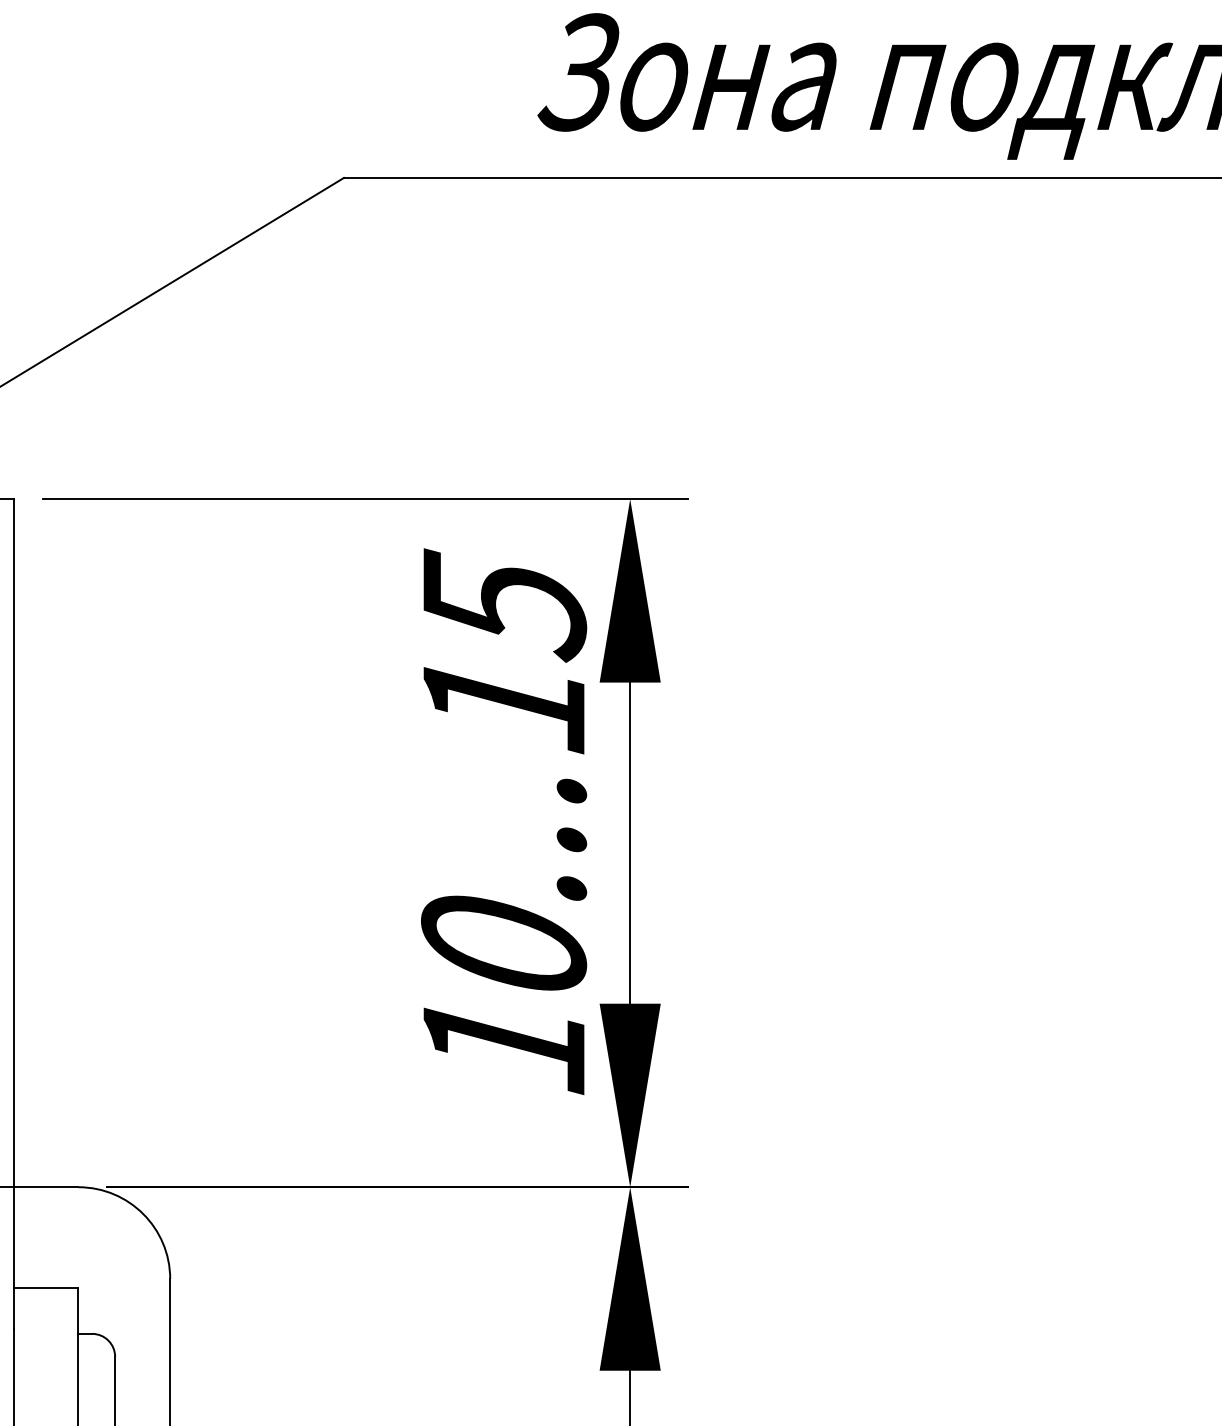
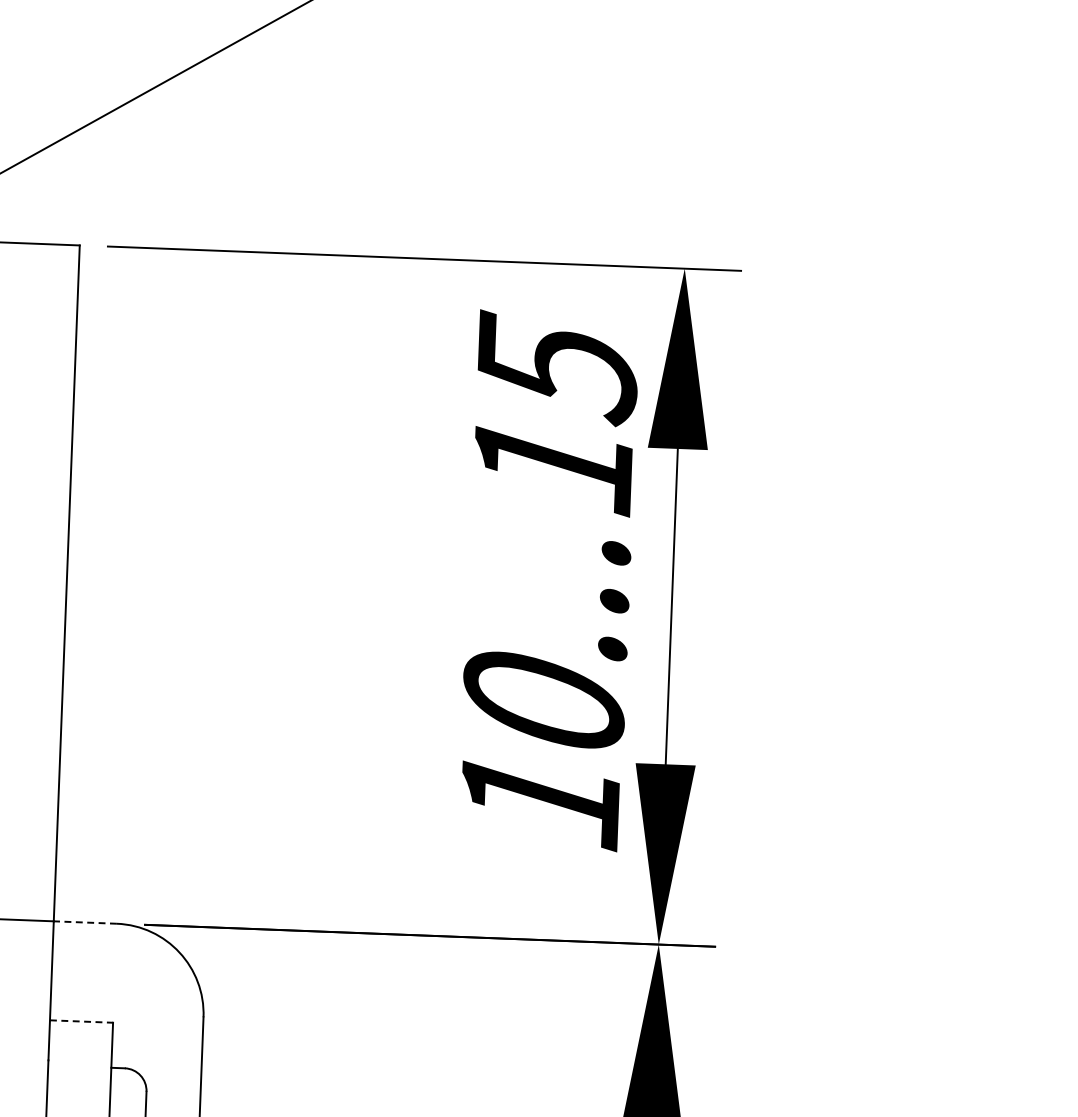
line: (45, 1187) -> (84, 922), solid -> dashed
line: (46, 1288) -> (81, 1022), solid -> dashed

